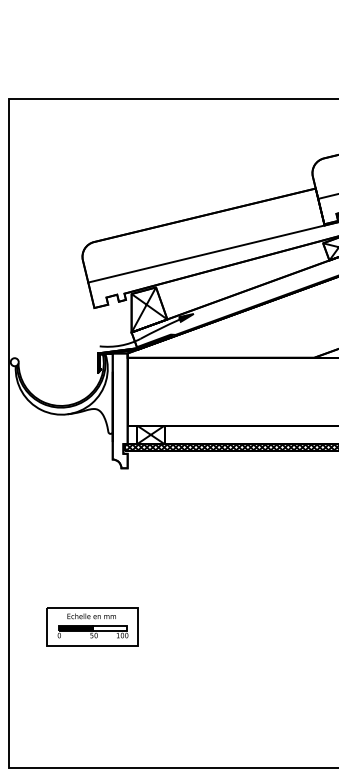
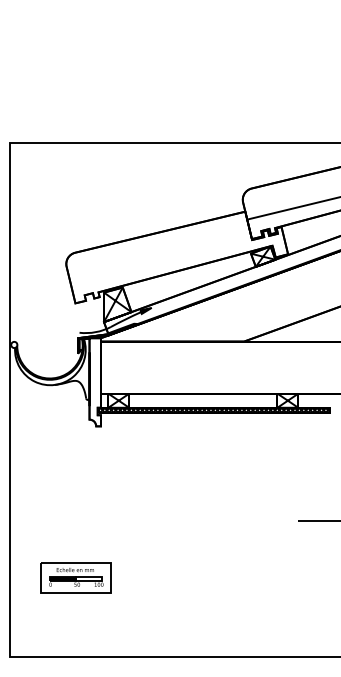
line: (206, 253) -> (161, 261), removed
part: (91, 626) -> (75, 577), moved

